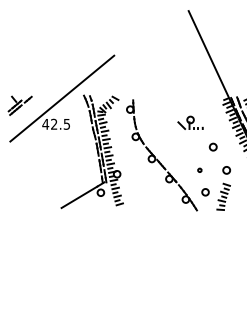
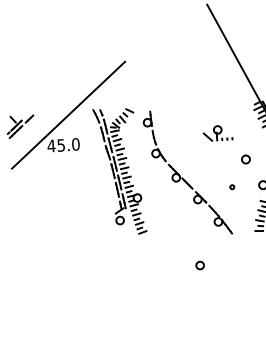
text: (60, 123) -> (68, 143), 42.5 -> 45.0
part: (205, 192) -> (200, 265), moved
line: (79, 197) -> (95, 227), removed

